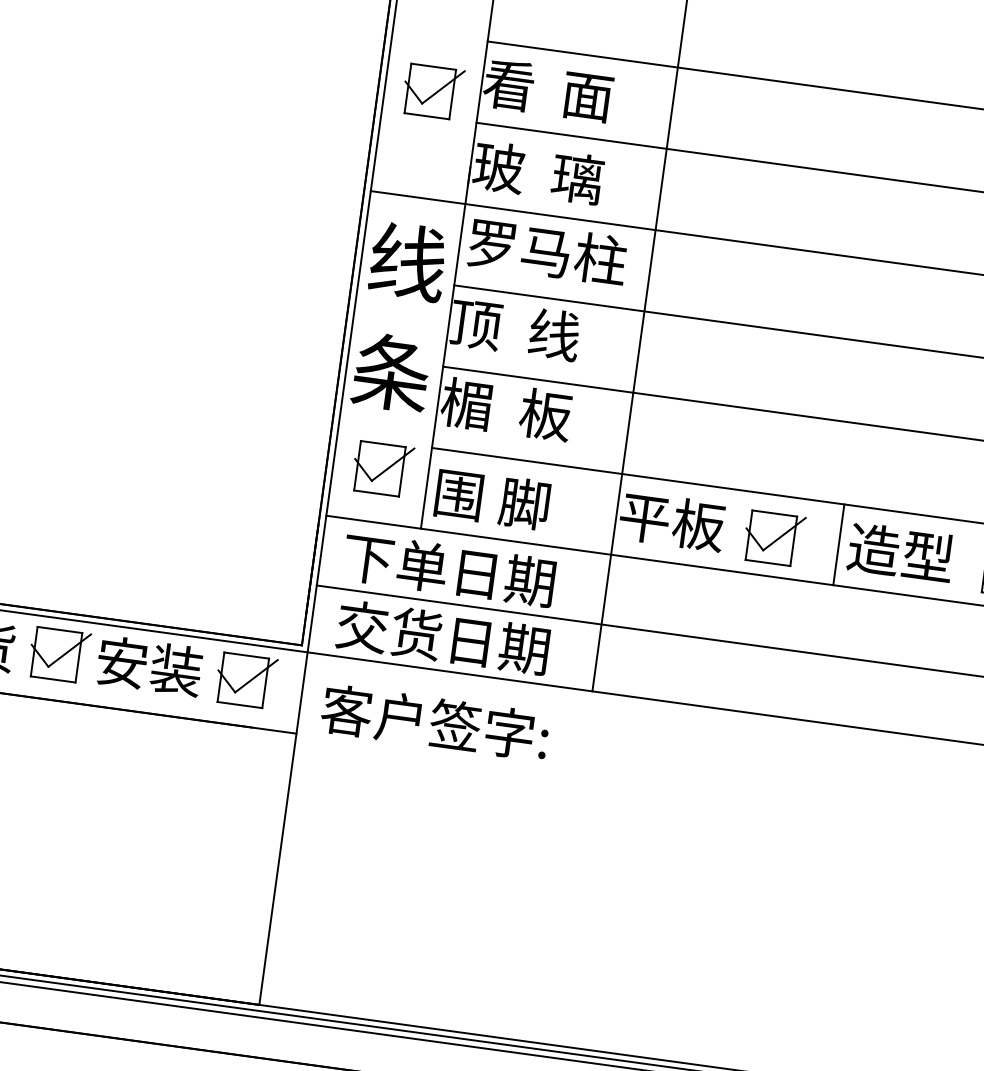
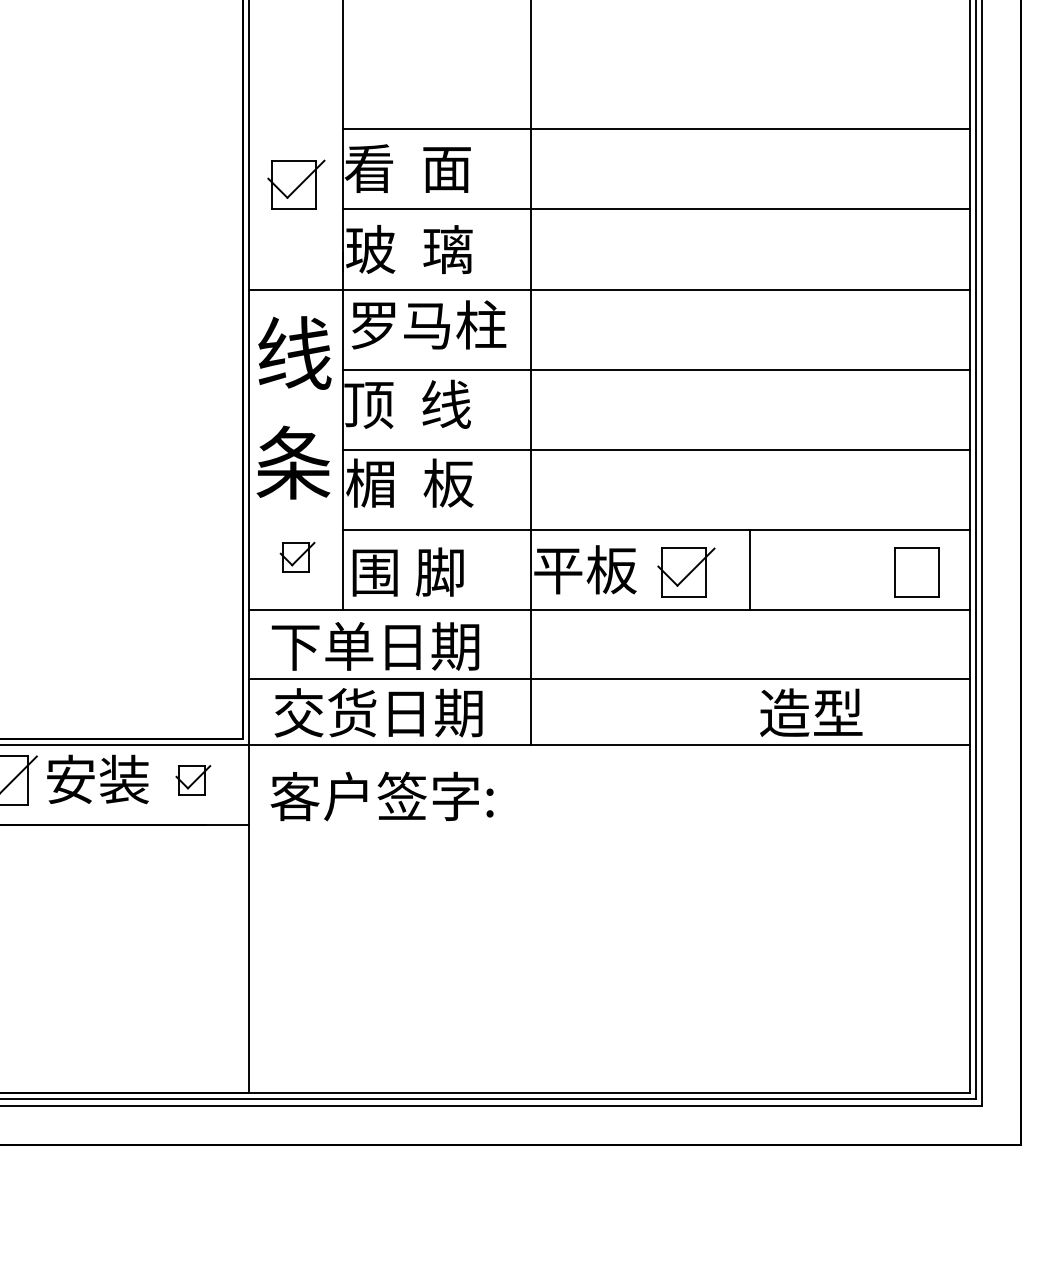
part: (382, 469) -> (297, 557), size x0.6
text: (901, 552) -> (811, 712), moved
part: (246, 680) -> (193, 780), size x0.6

